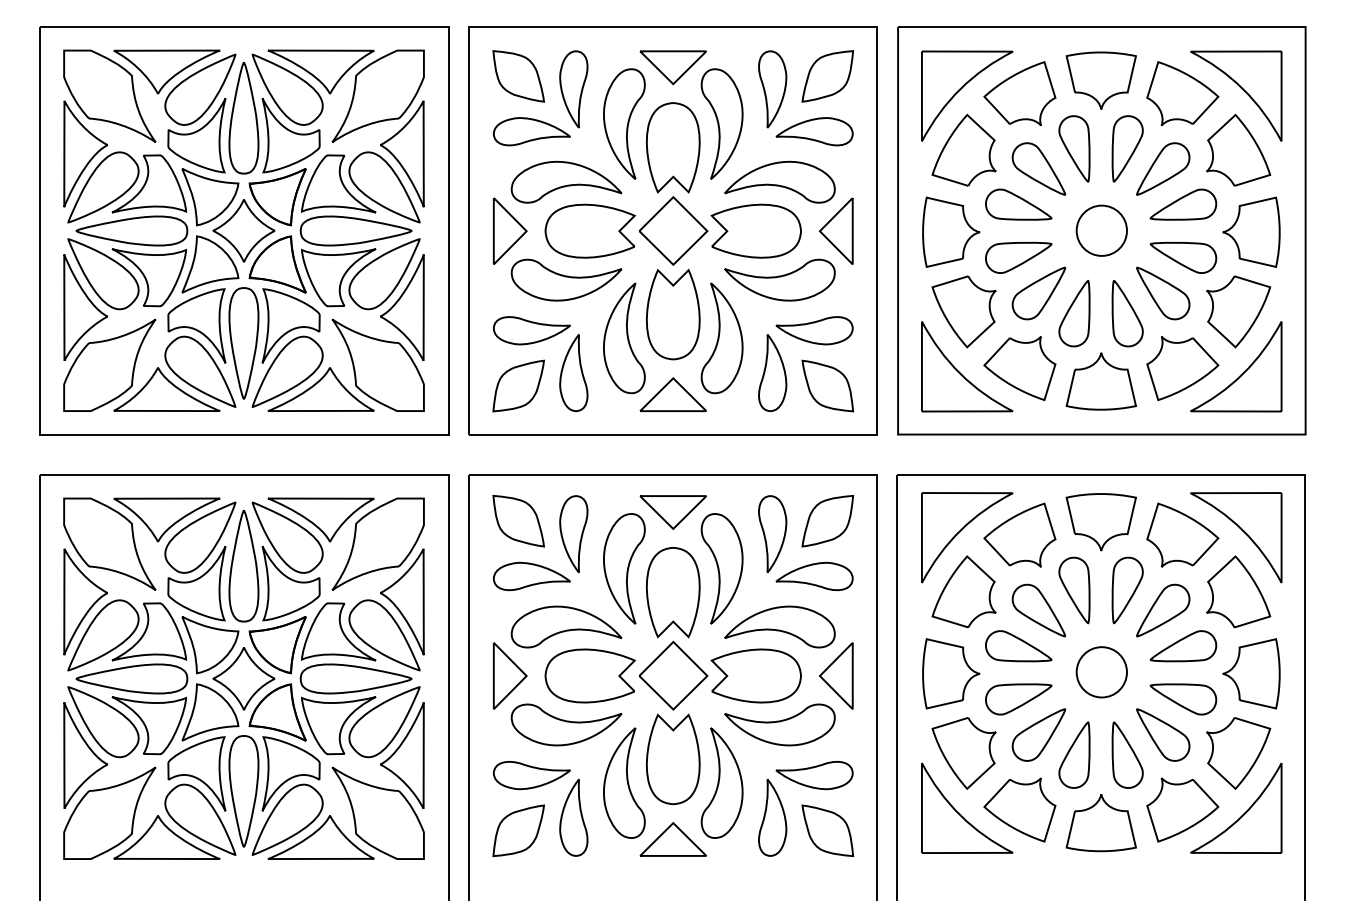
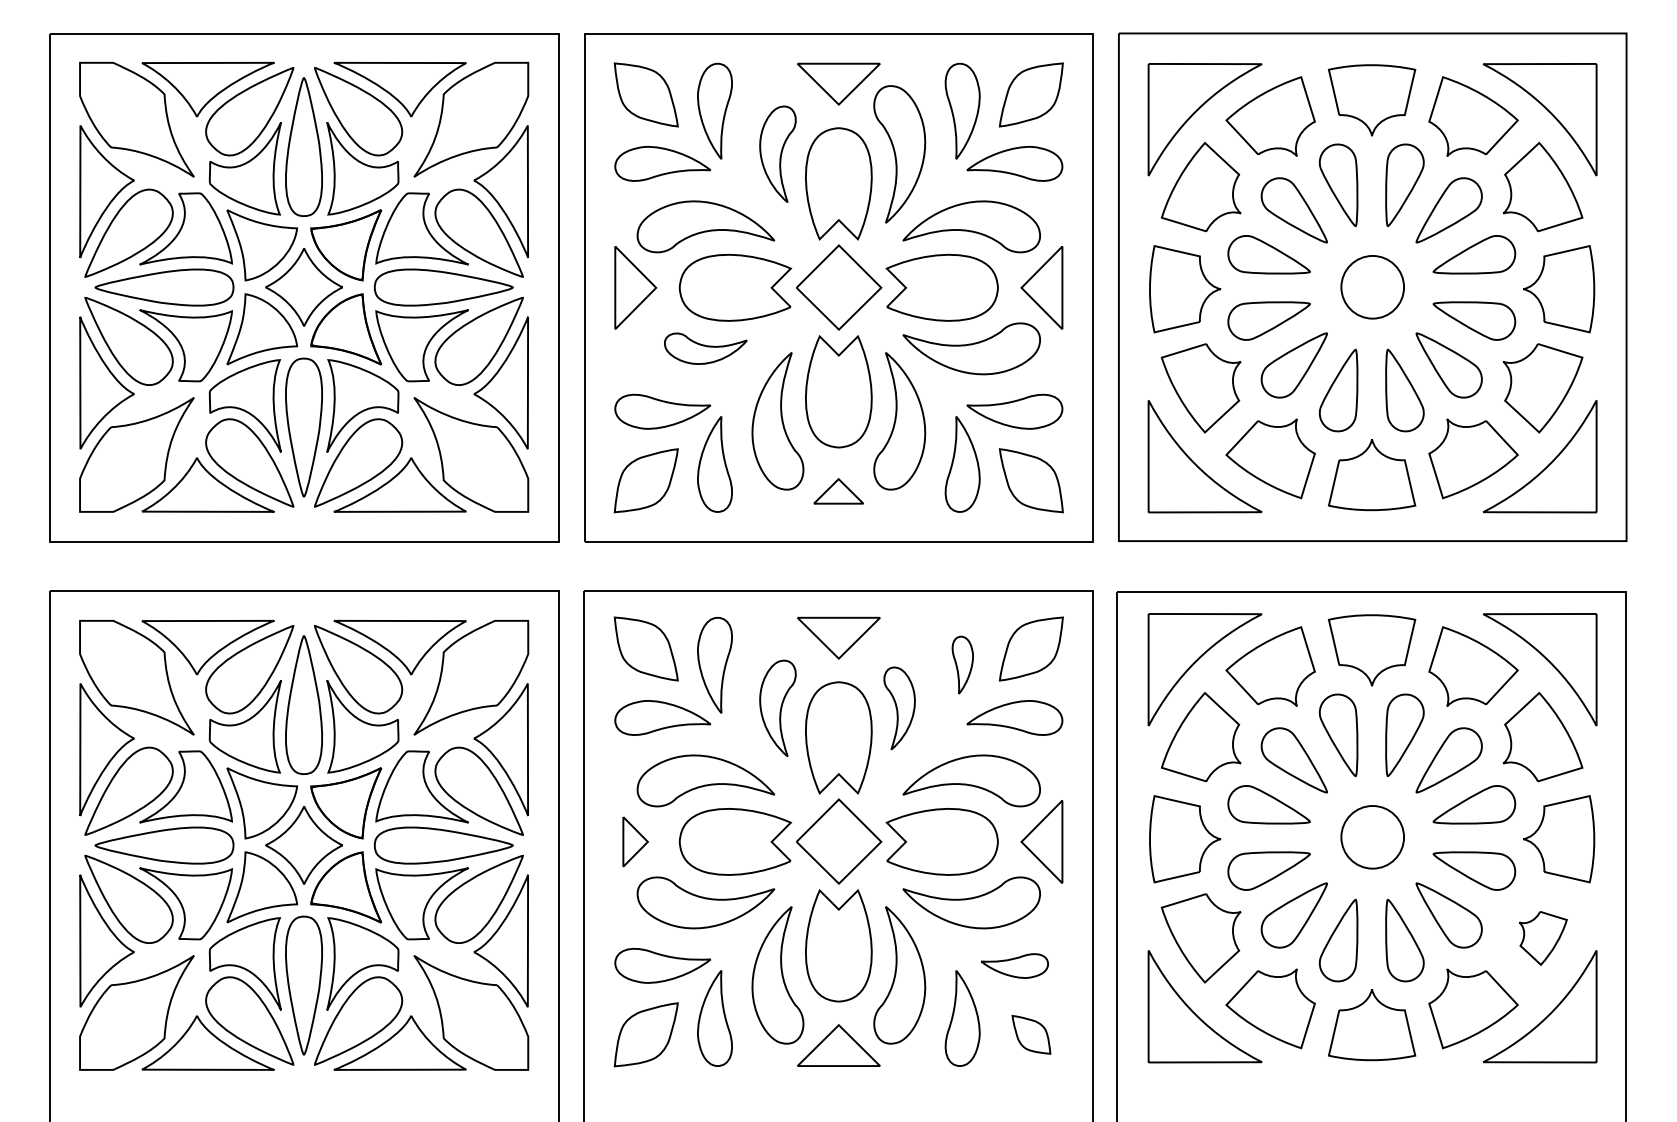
part: (624, 123) -> (778, 153), size x0.7
part: (566, 279) -> (705, 347), size x0.6
part: (672, 394) -> (837, 491), size x0.6
part: (772, 533) -> (962, 664), size x0.6
part: (624, 568) -> (778, 707), size x0.7
part: (721, 568) -> (898, 707), size x0.6
part: (509, 675) -> (634, 841), size x0.6
part: (1238, 753) -> (1542, 938), size x0.6
part: (814, 775) -> (1014, 965), size x0.7
part: (827, 830) -> (1030, 1034), size x0.6

